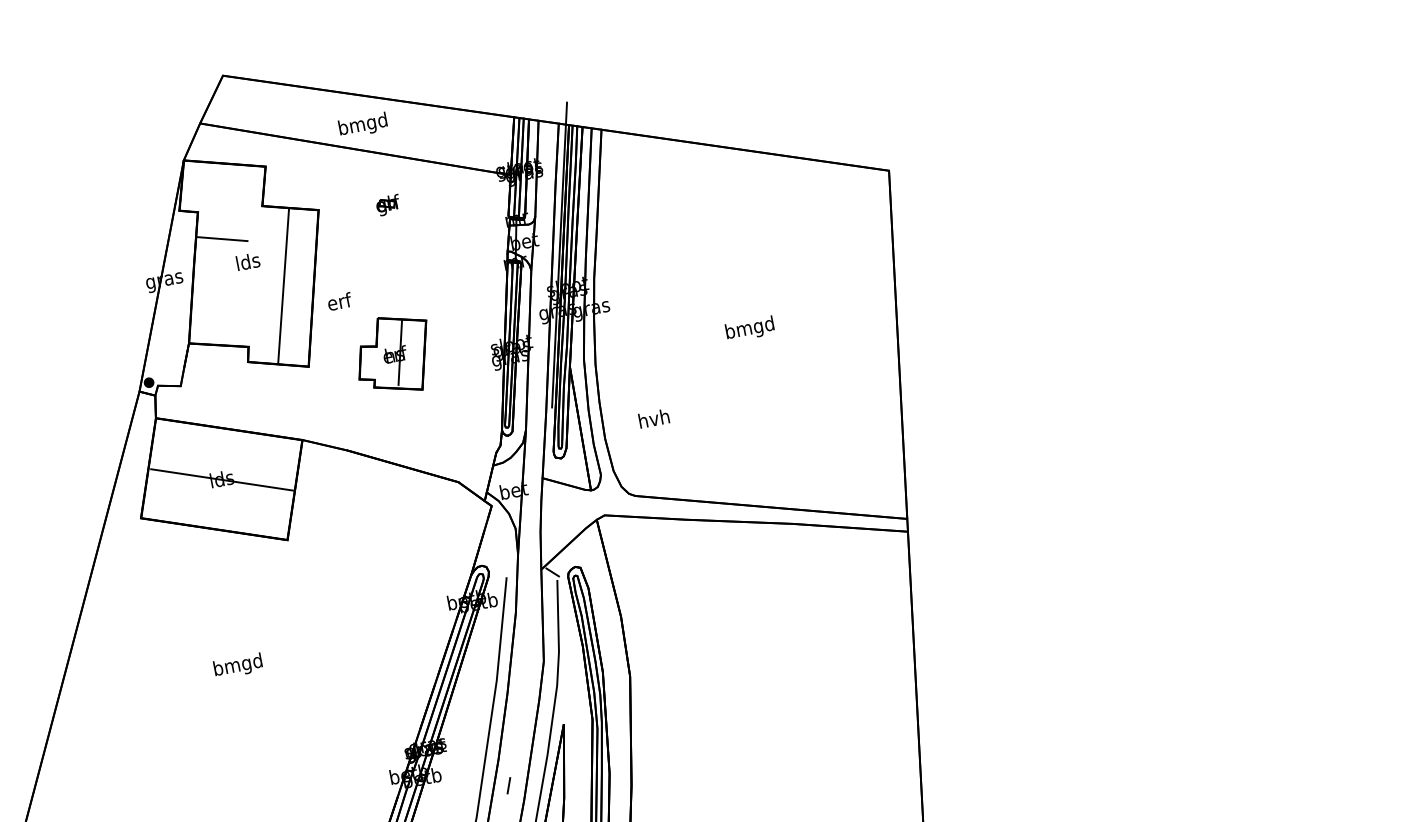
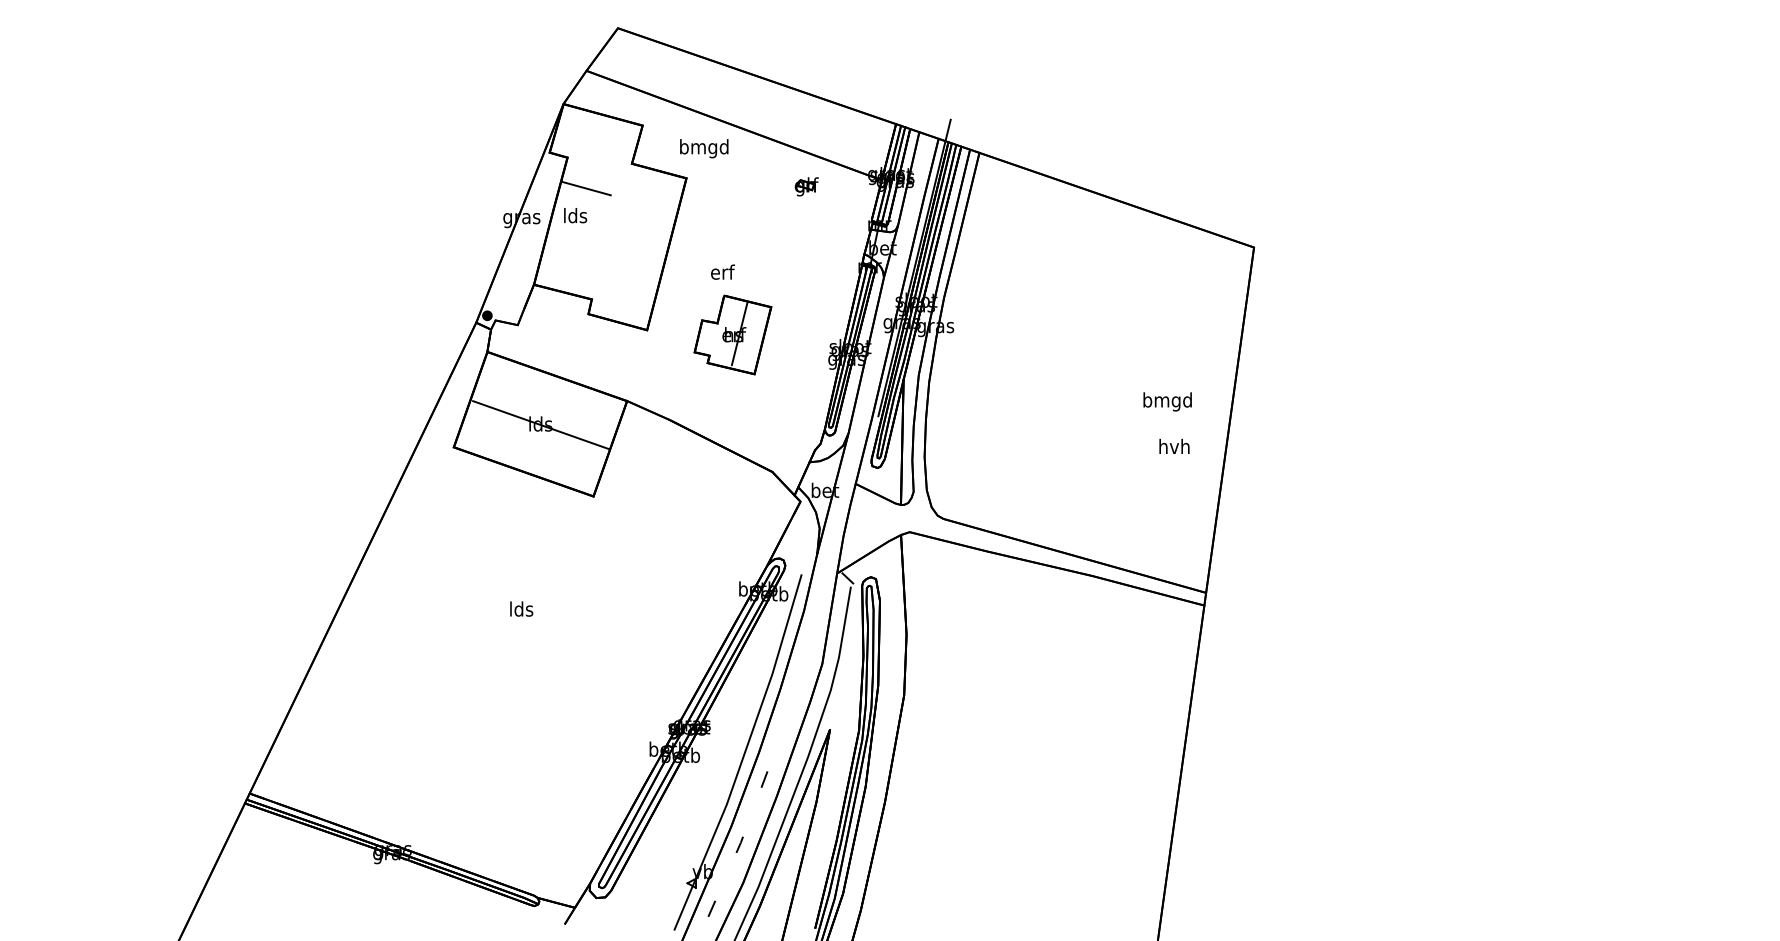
text: (363, 125) -> (704, 148), moved
part: (387, 205) -> (806, 186), moved
text: (248, 261) -> (575, 215), moved
line: (283, 286) -> (637, 246), removed
text: (339, 301) -> (722, 271), moved
text: (749, 328) -> (1167, 401), moved
text: (653, 417) -> (1174, 445), moved
text: (238, 665) -> (521, 610), bmgd -> lds

